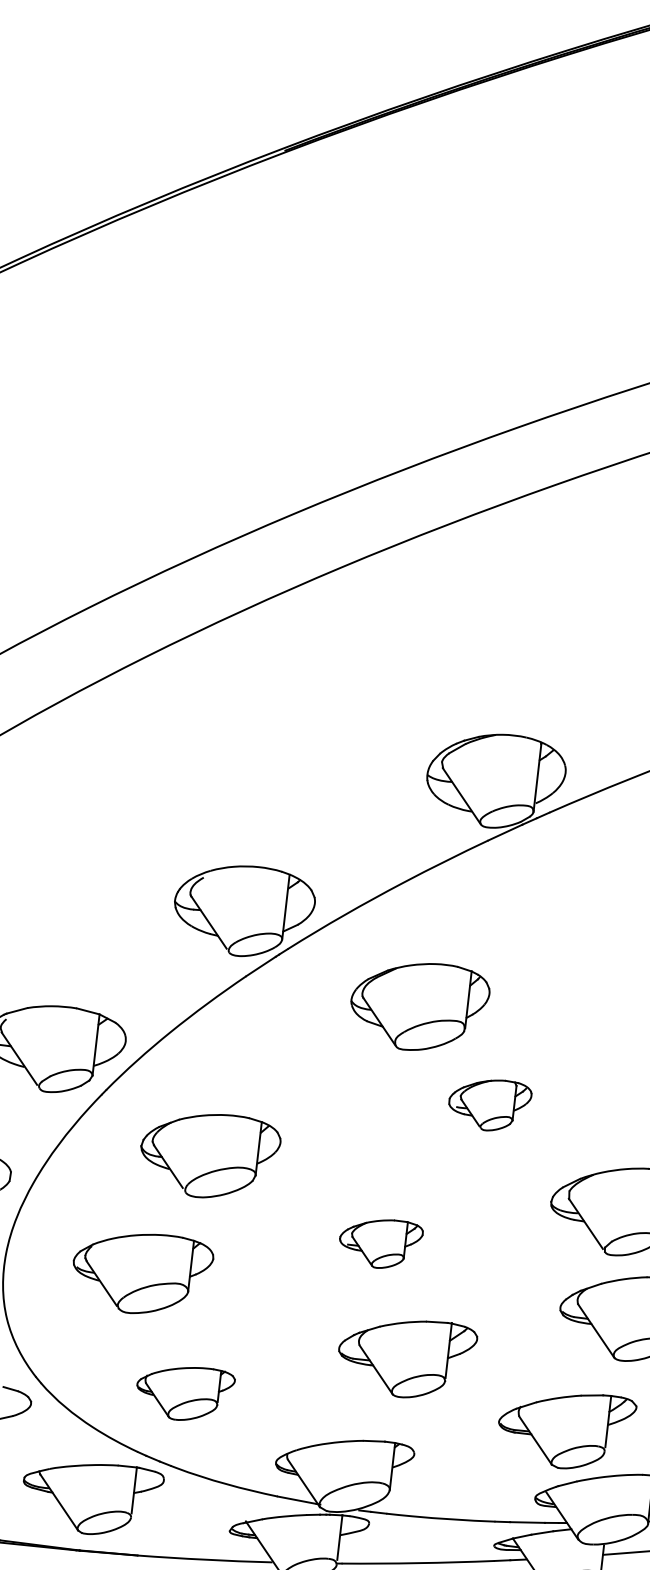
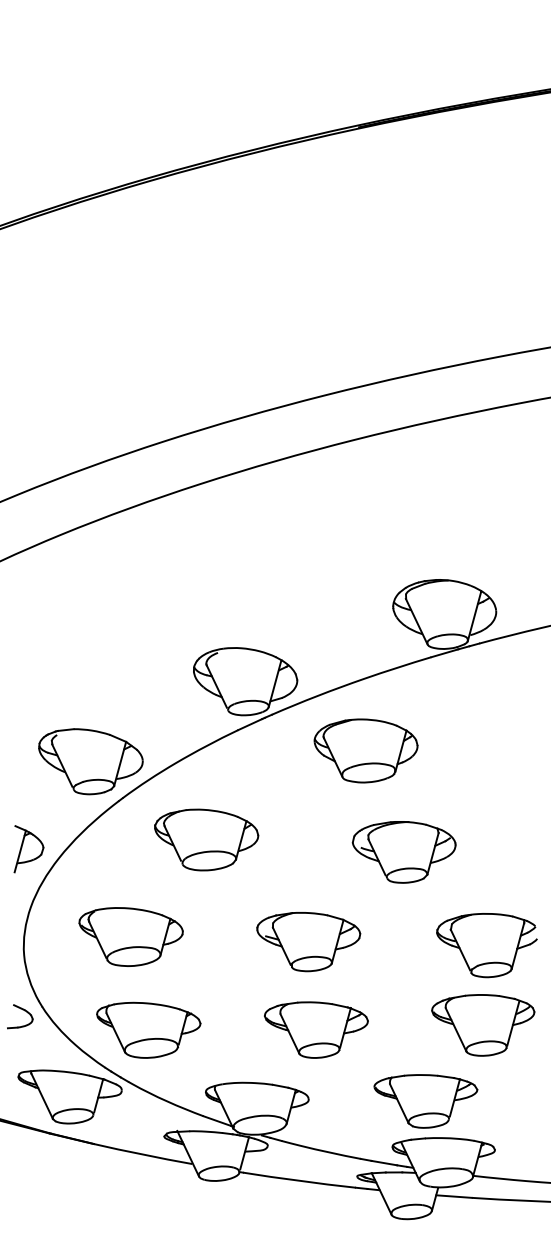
part: (421, 1006) -> (365, 750), moved
part: (490, 1105) -> (403, 852), size x1.67
part: (212, 1154) -> (206, 839), moved
part: (382, 1244) -> (308, 942), size x1.67
part: (187, 1392) -> (148, 1029), size x1.43

